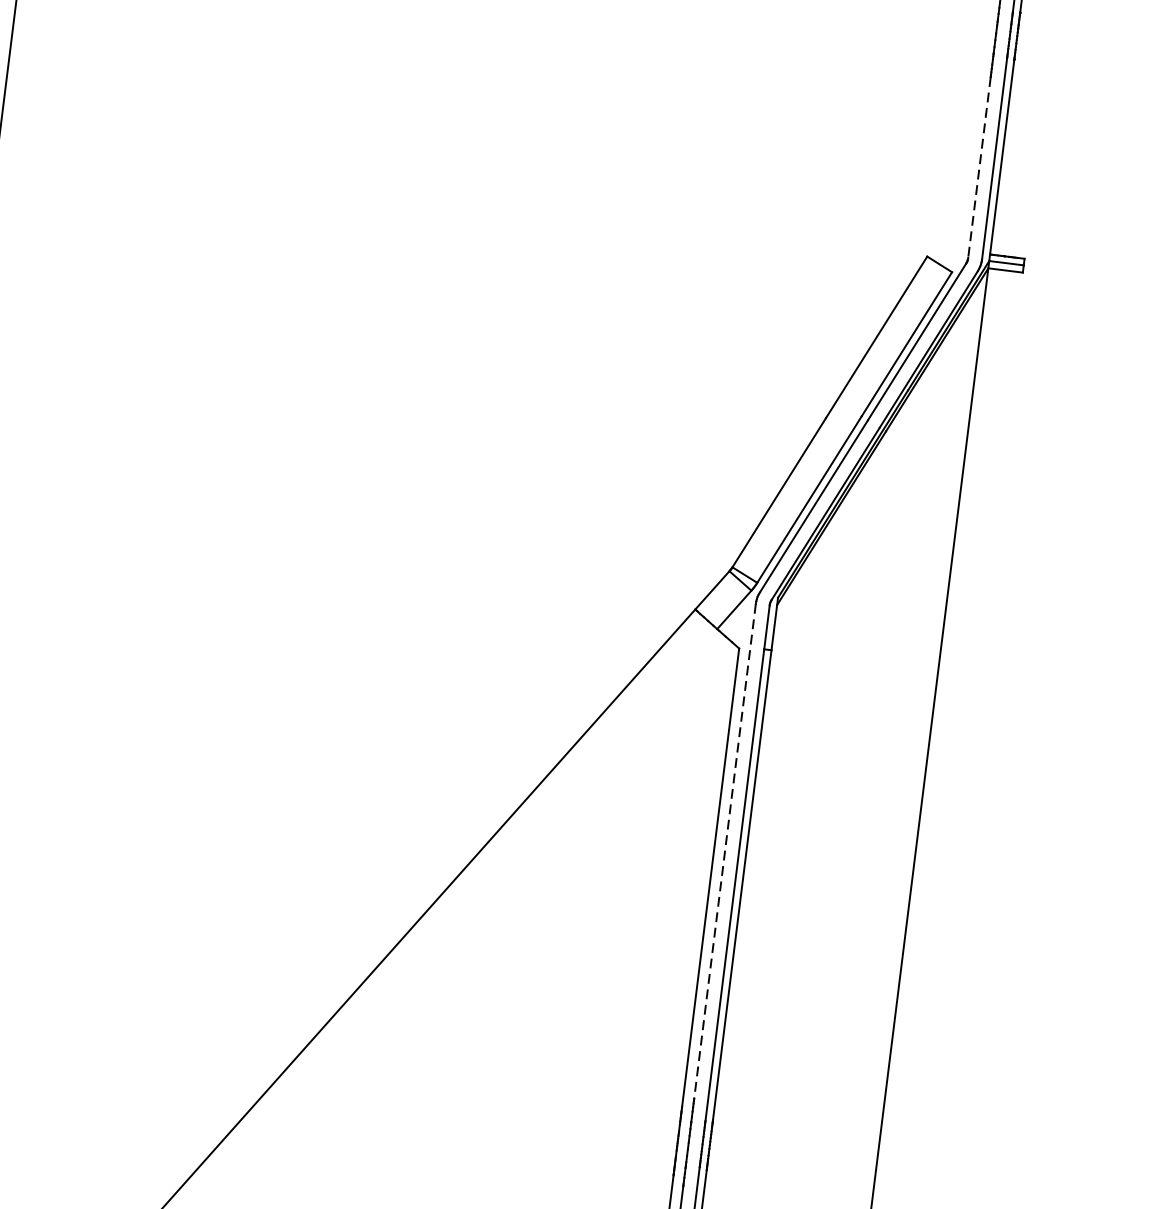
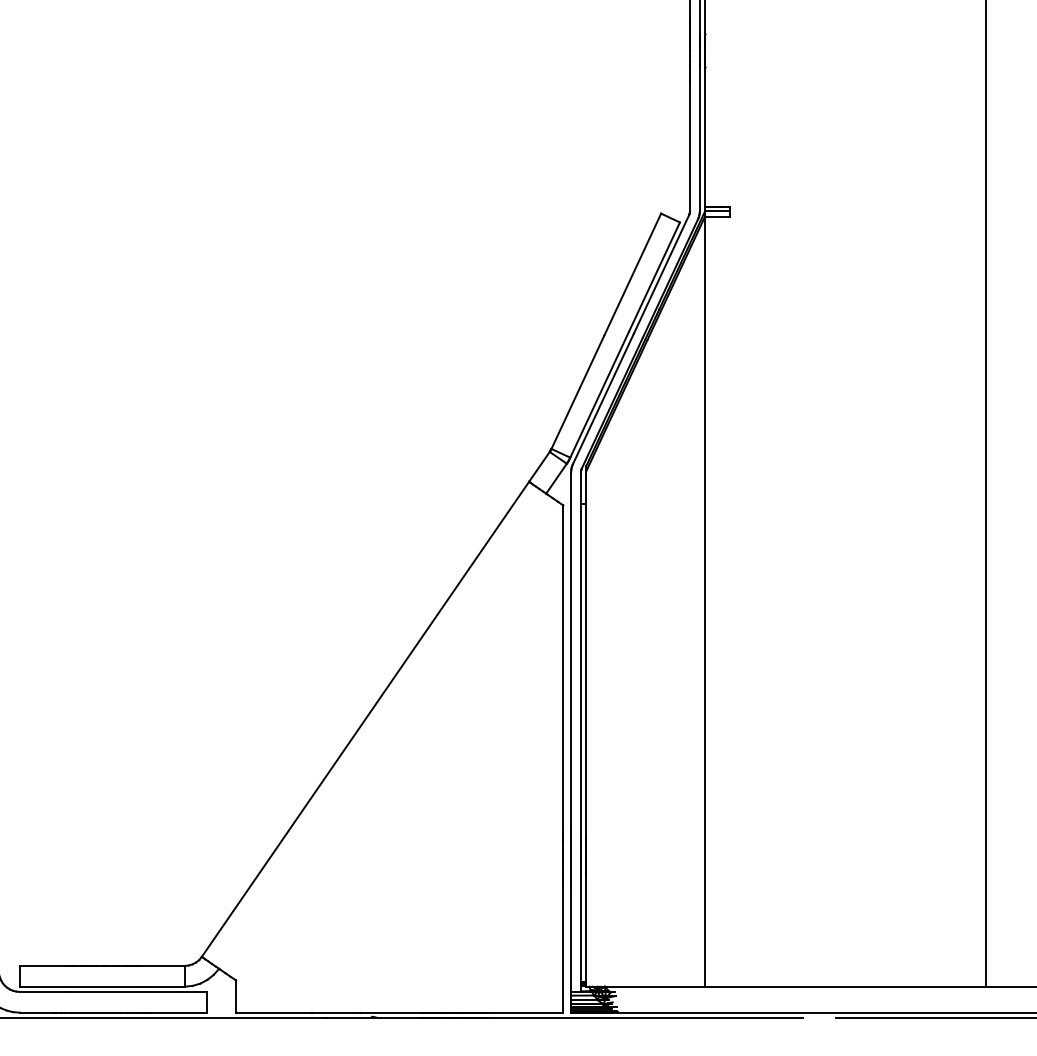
line: (979, 169) -> (690, 147), dashed -> solid
line: (725, 851) -> (571, 649), dashed -> solid

